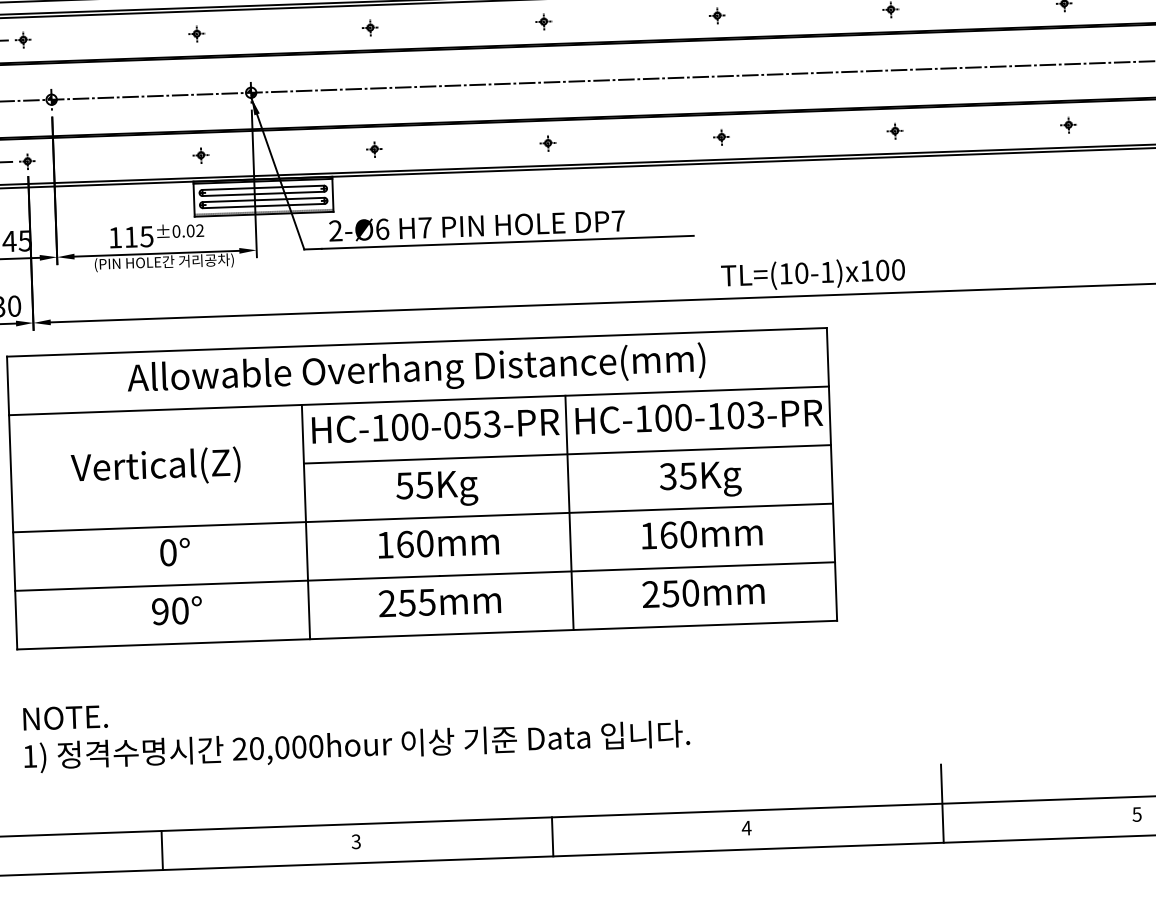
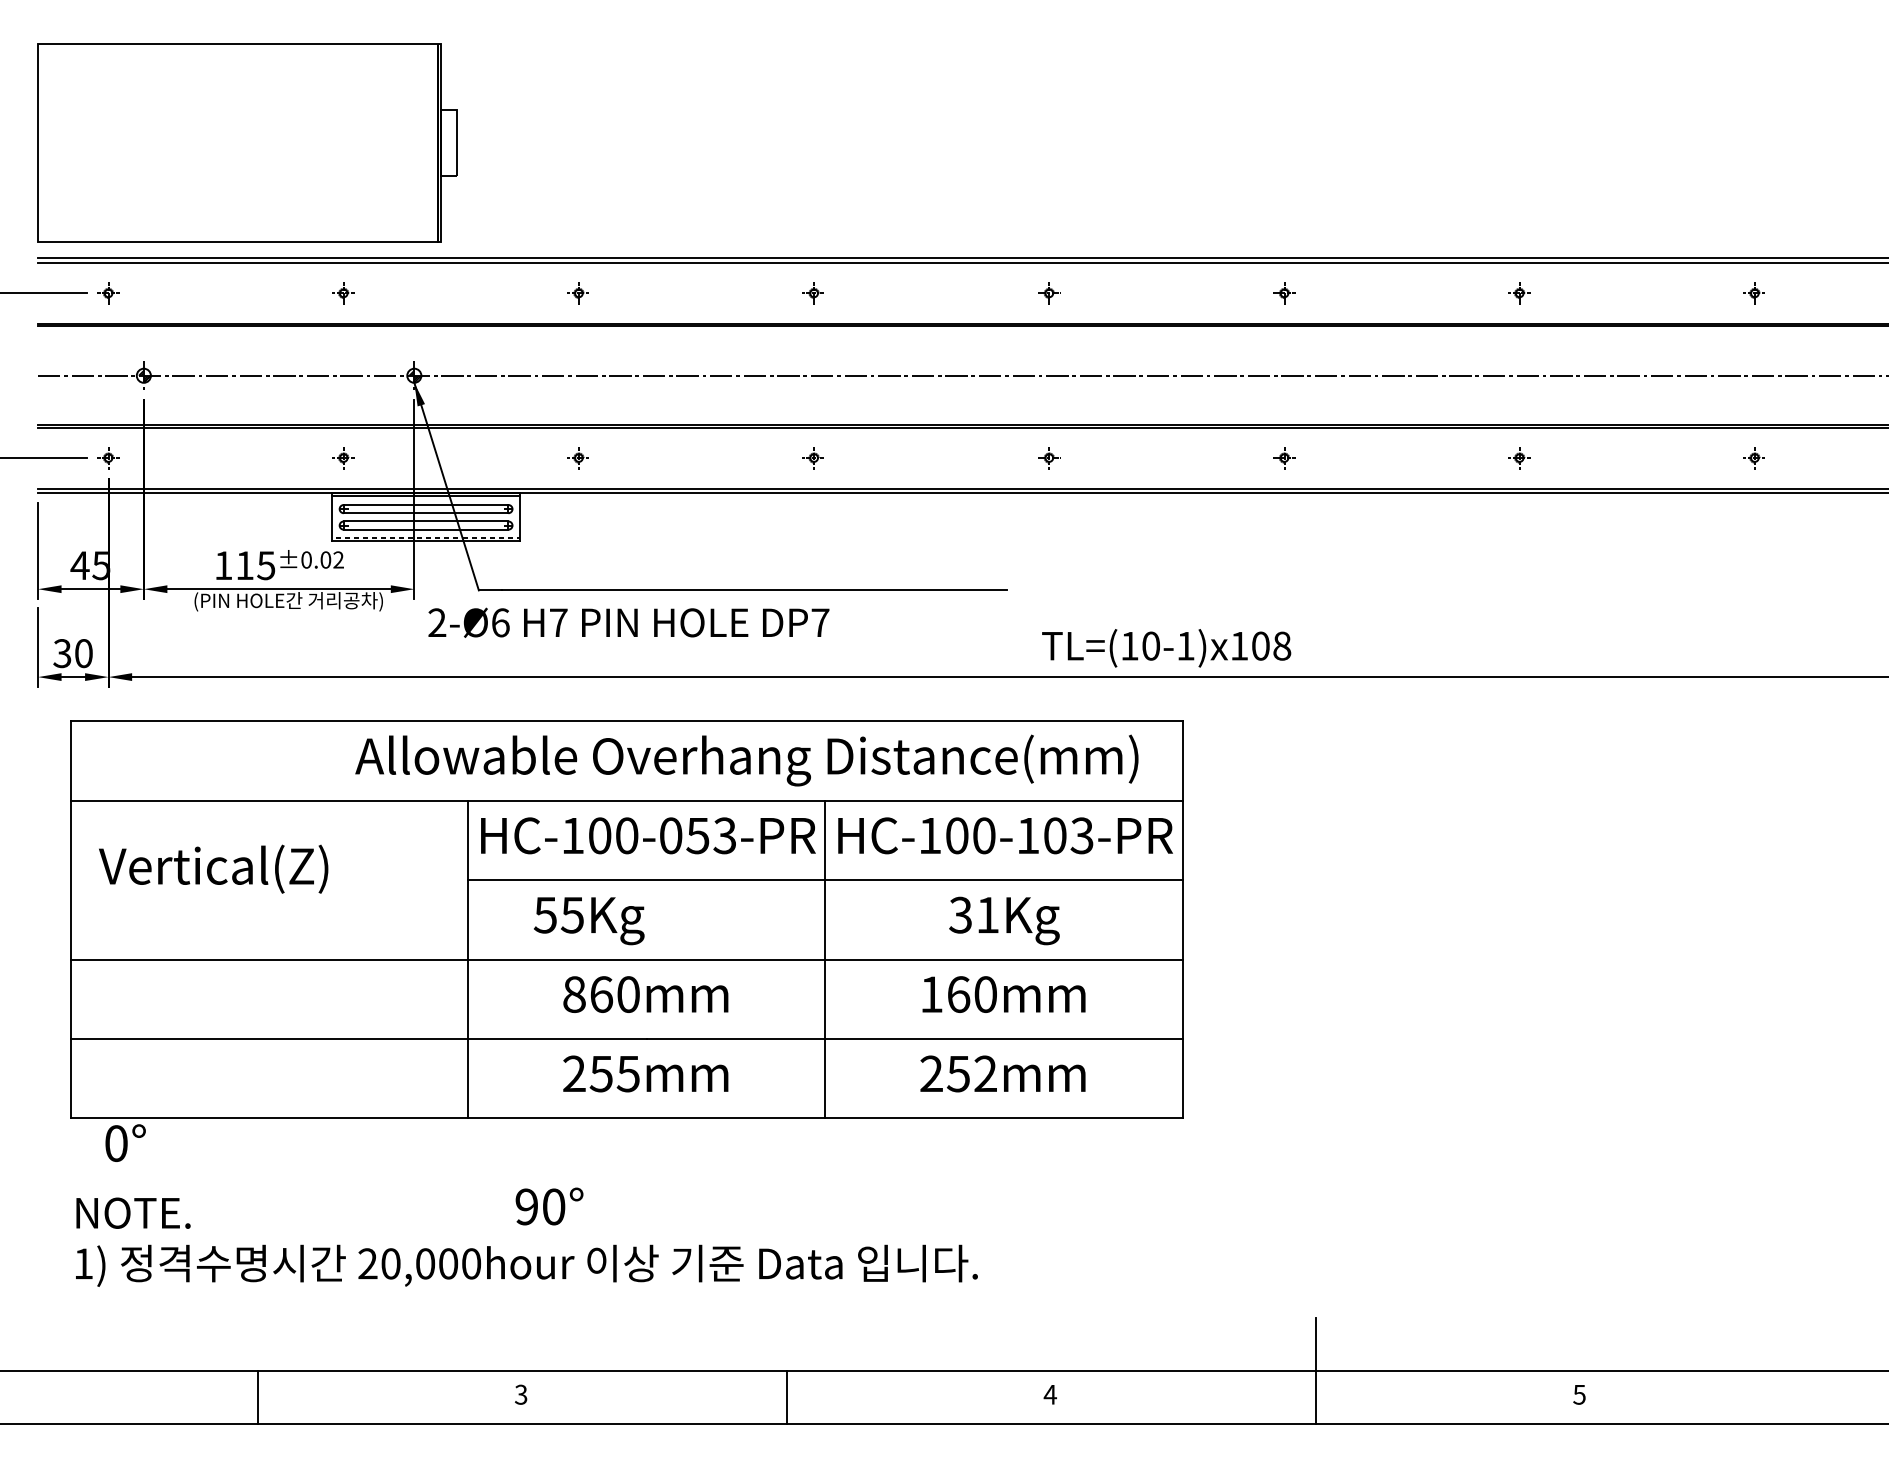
text: (476, 225) -> (628, 622), moved
text: (898, 270) -> (1282, 646), TL=(10-1)x100 -> TL=(10-1)x108
text: (416, 371) -> (746, 760), moved
text: (155, 466) -> (213, 868), moved
text: (687, 476) -> (987, 915), 35Kg -> 31Kg
text: (437, 489) -> (589, 921), moved
text: (385, 545) -> (574, 994), 160mm -> 860mm
text: (175, 551) -> (125, 1142), moved
text: (690, 592) -> (985, 1073), 250mm -> 252mm
text: (177, 610) -> (549, 1206), moved

